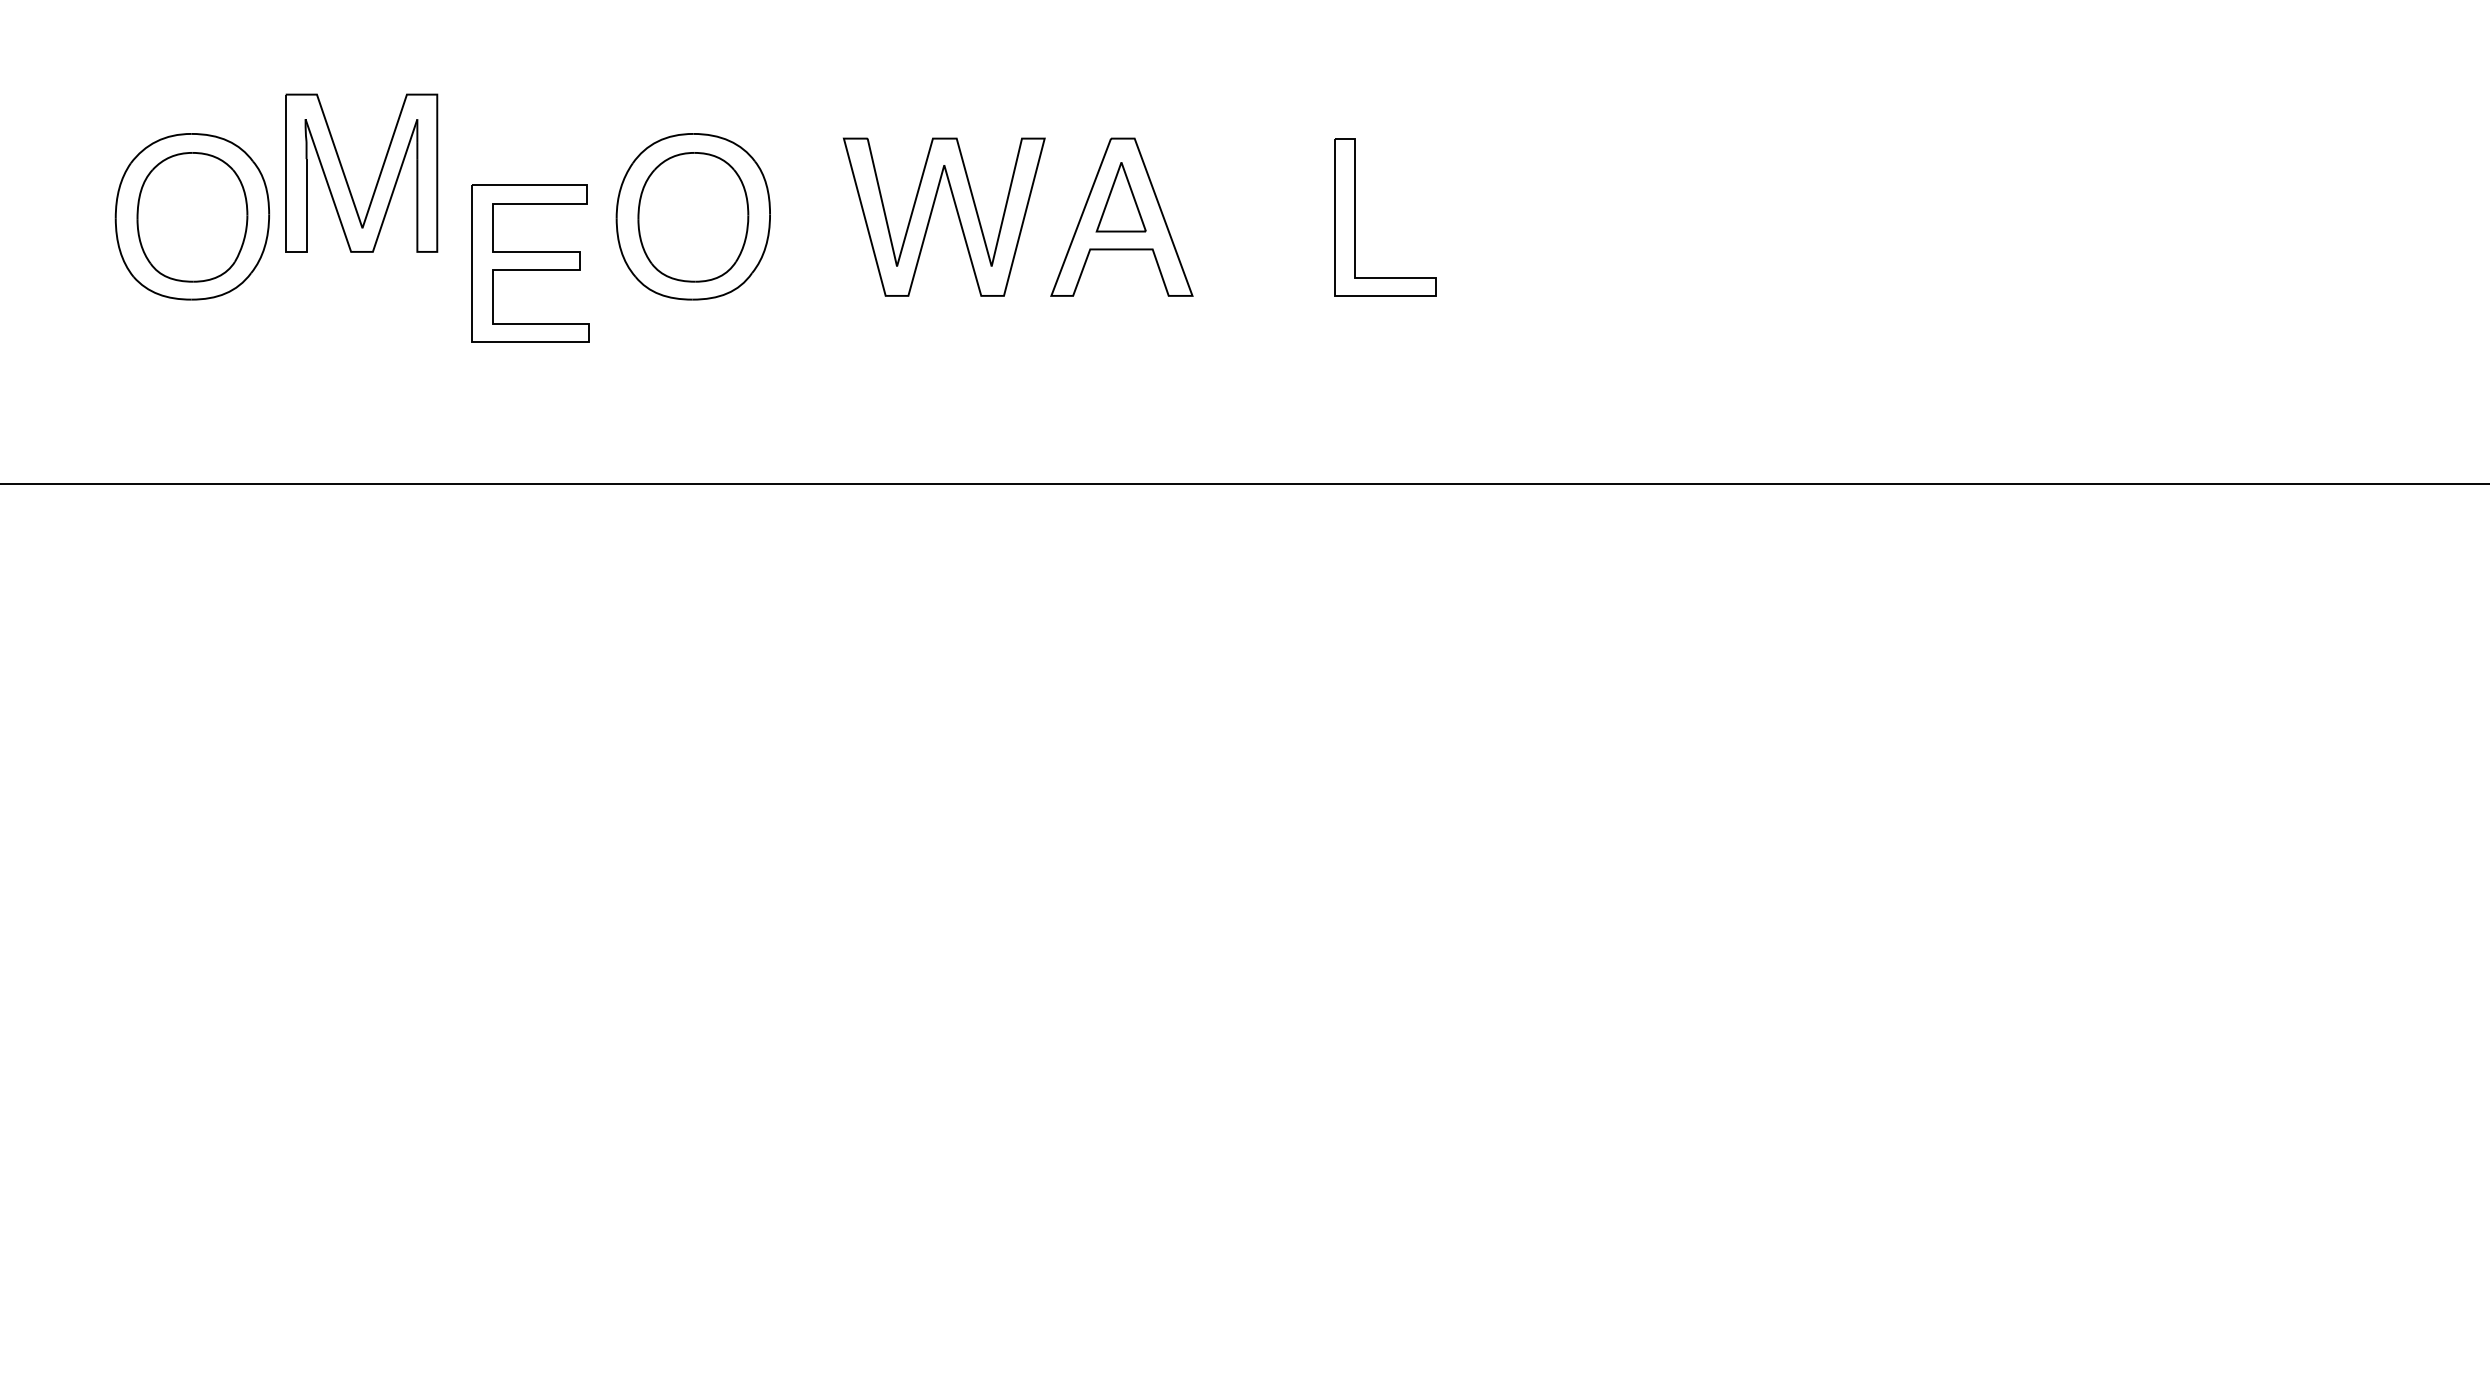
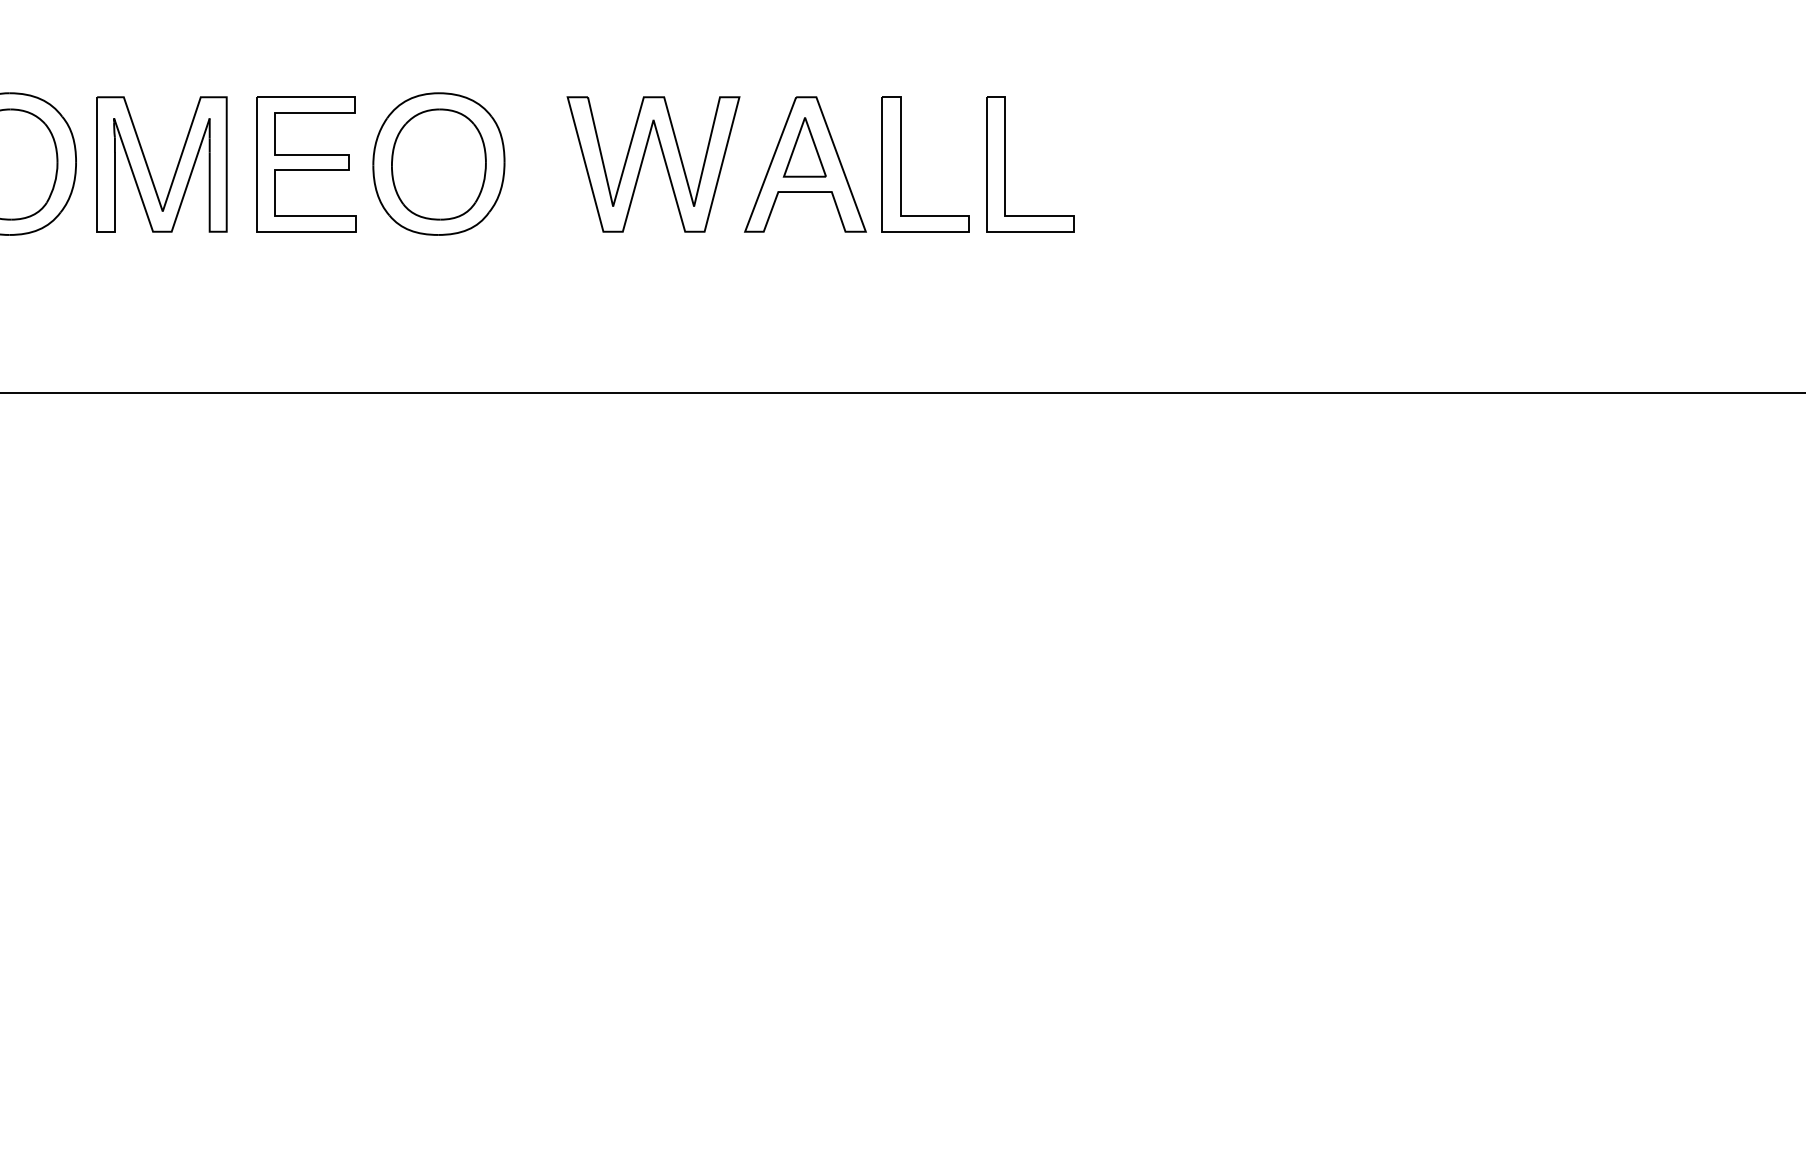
part: (346, 177) -> (149, 168), moved
part: (1233, 217) -> (900, 164), added
part: (530, 263) -> (306, 164), moved

